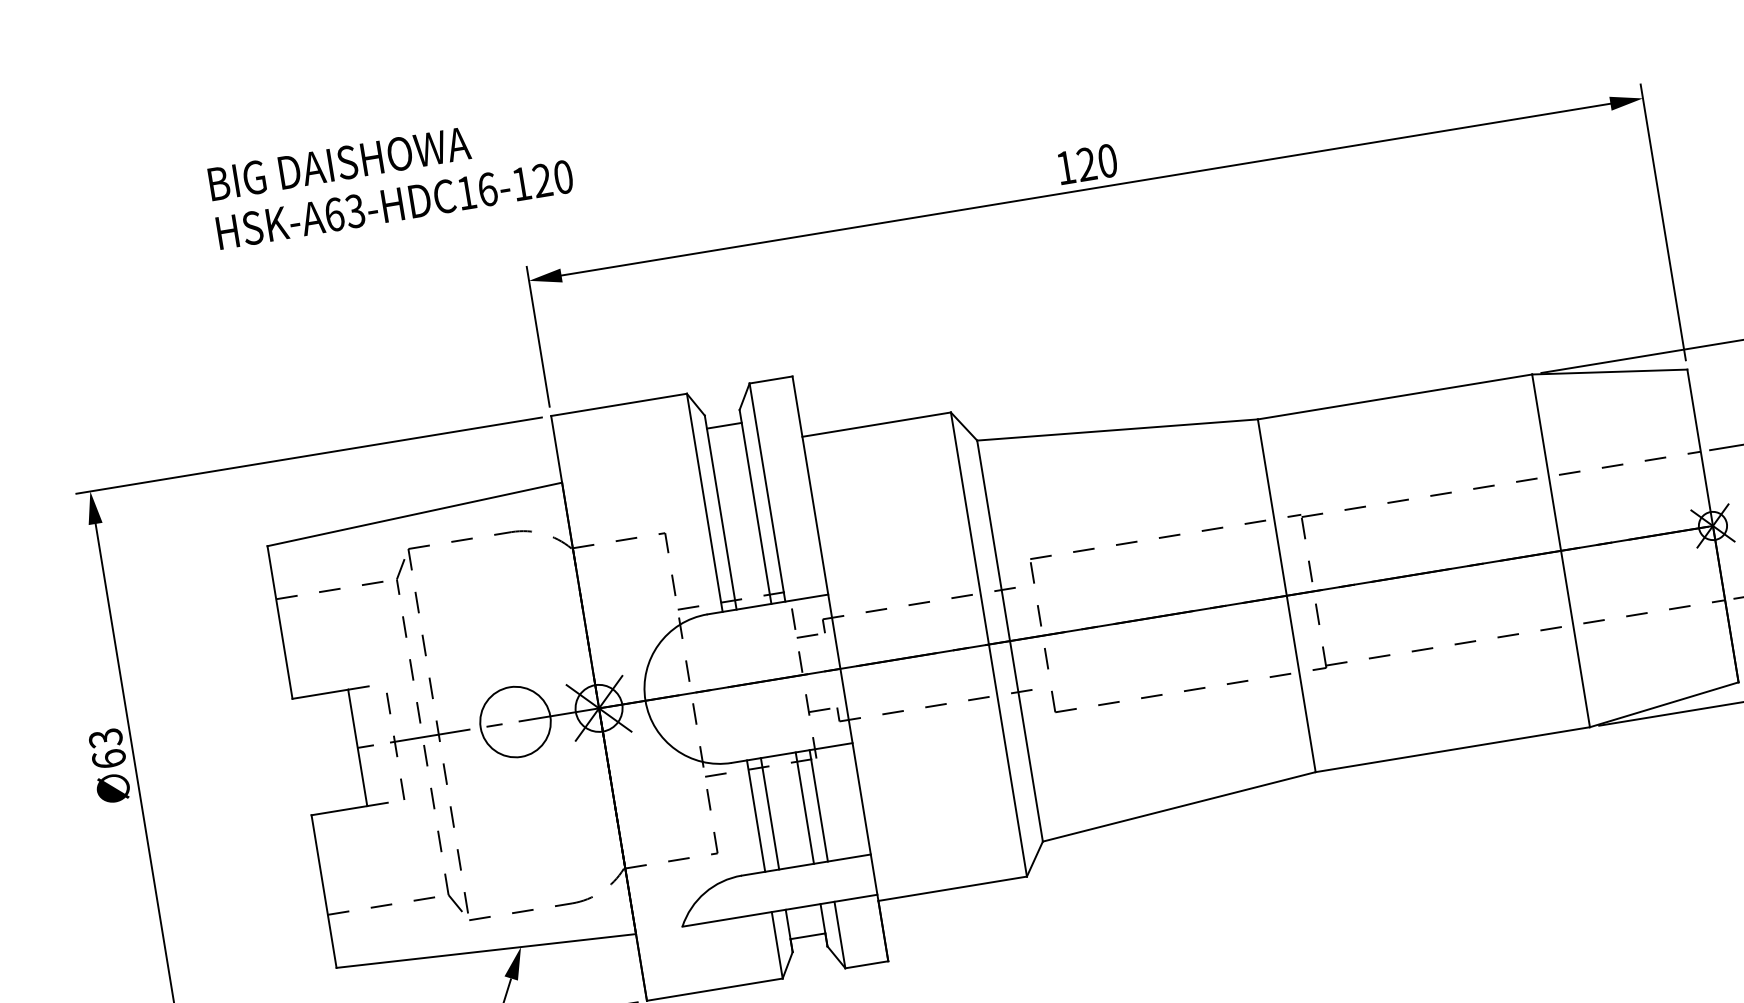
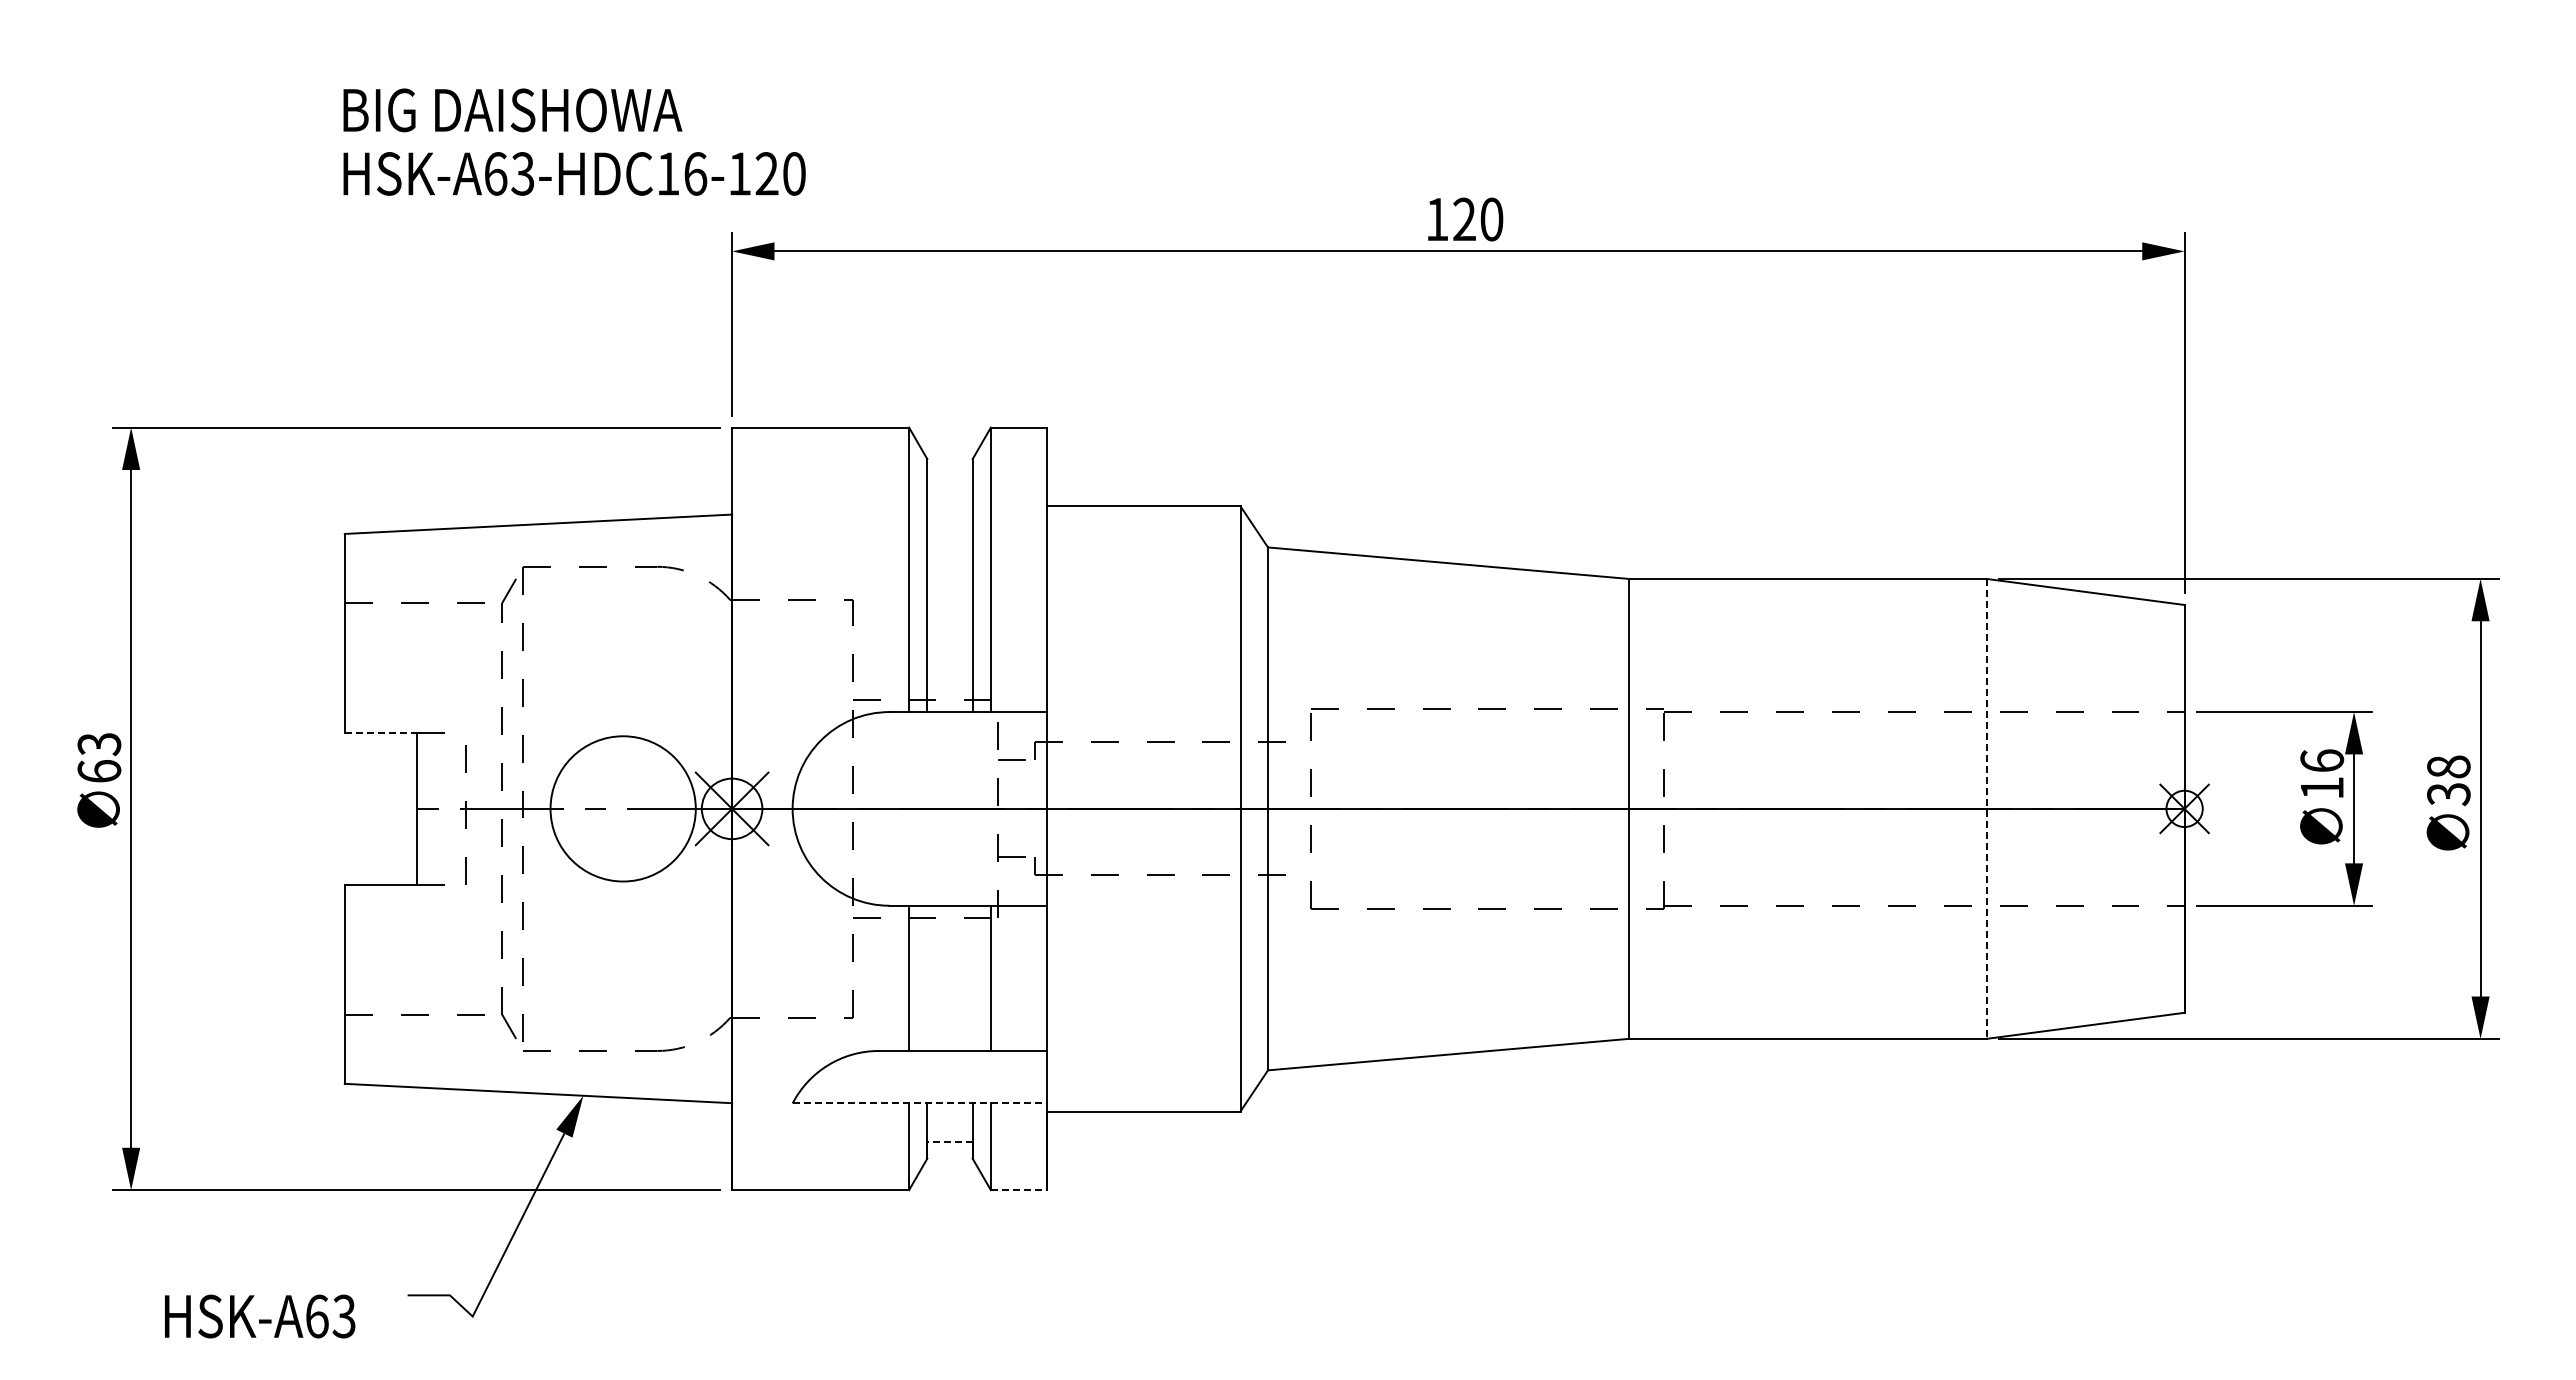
text: (390, 179) -> (574, 141), moved
line: (724, 426) -> (949, 476), removed
line: (1560, 550) -> (1986, 808), solid -> dashed
line: (320, 694) -> (381, 733), solid -> dashed
circle: (514, 721) -> (622, 808), size x1.6
line: (804, 807) -> (972, 977), removed
line: (770, 813) -> (927, 977), removed
line: (780, 910) -> (920, 1103), solid -> dashed
line: (808, 936) -> (950, 1141), solid -> dashed
line: (866, 965) -> (1018, 1190), solid -> dashed

